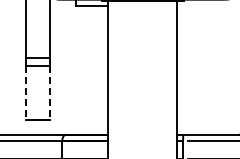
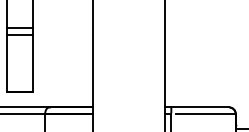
line: (25, 93) -> (6, 64), dashed -> solid
line: (50, 93) -> (32, 64), dashed -> solid

